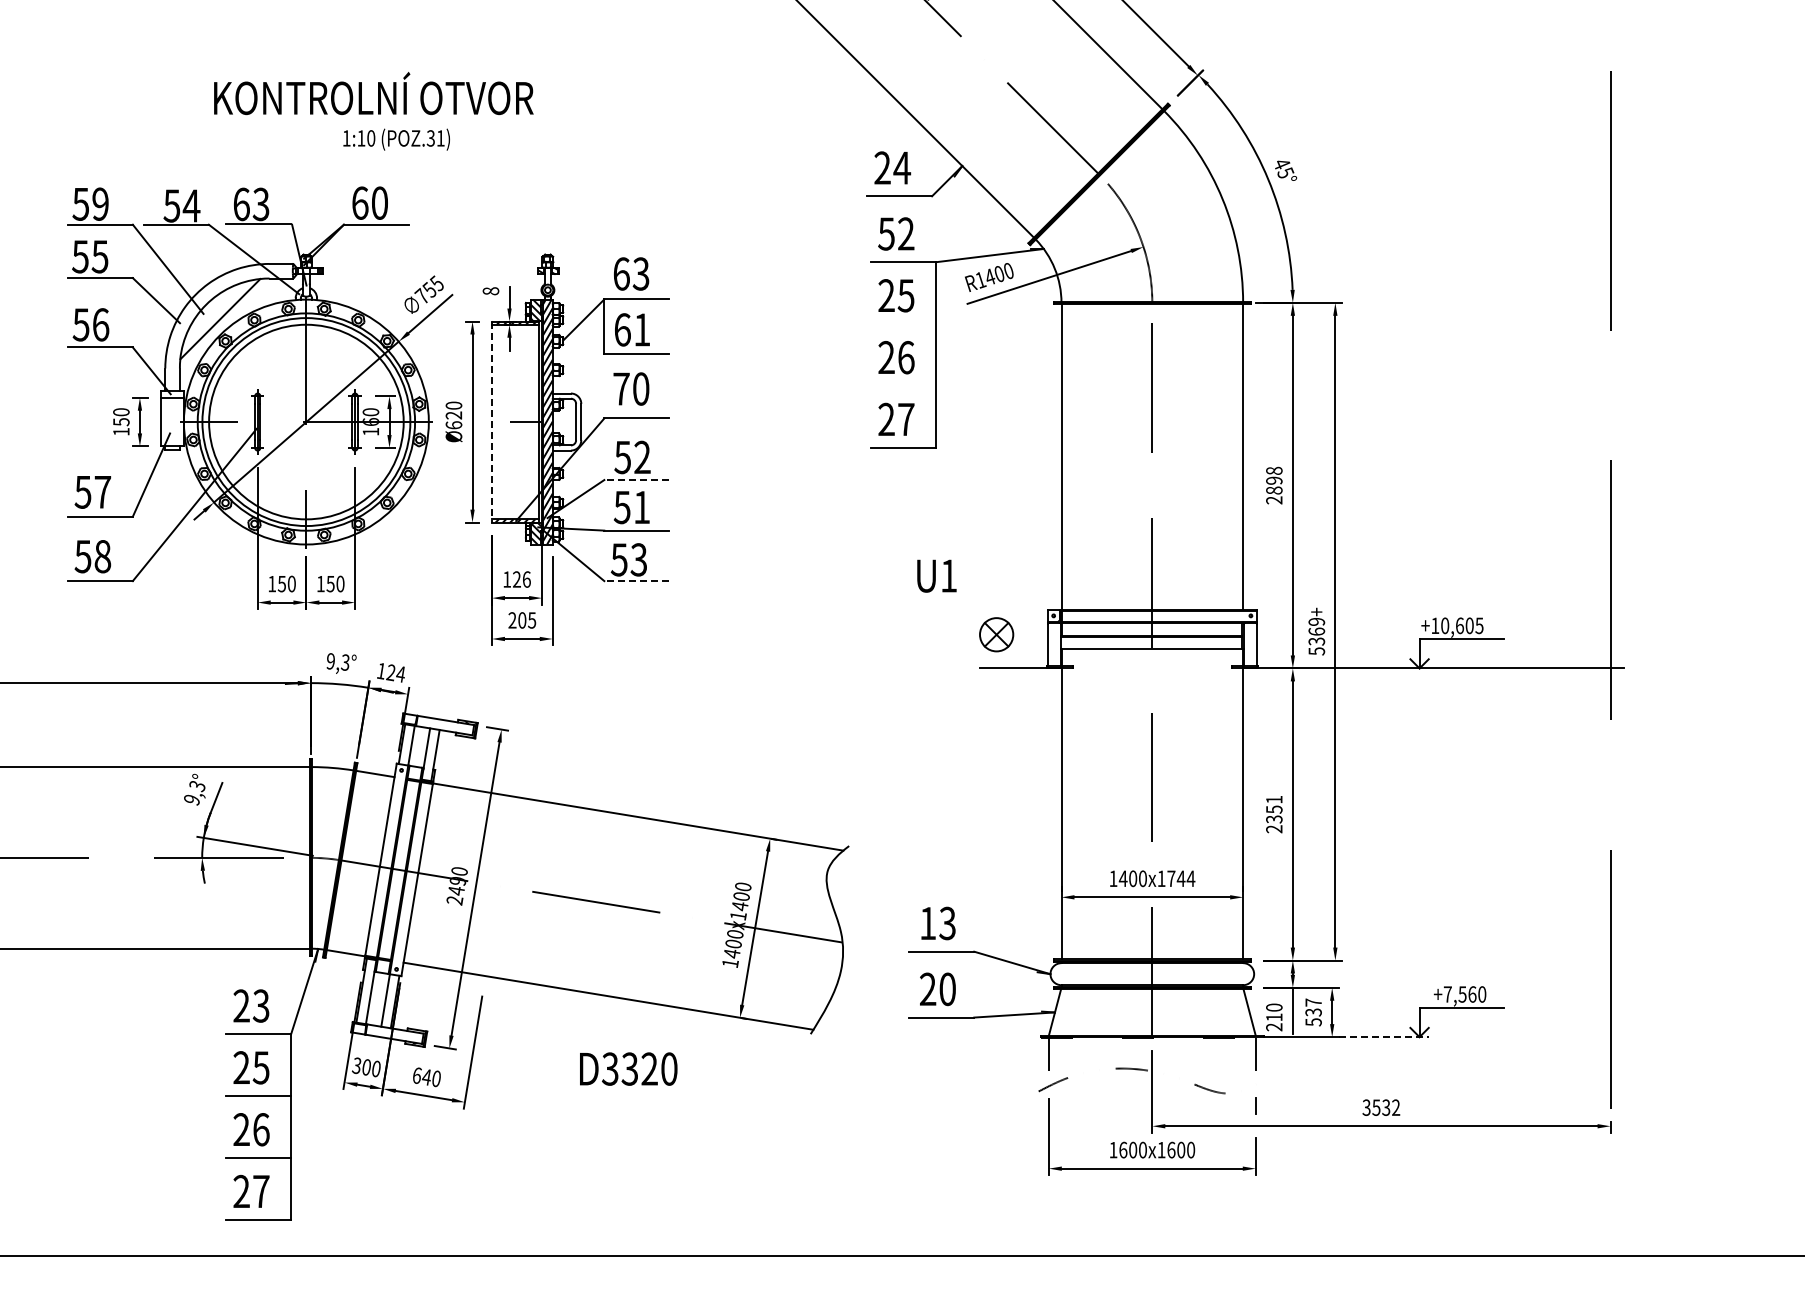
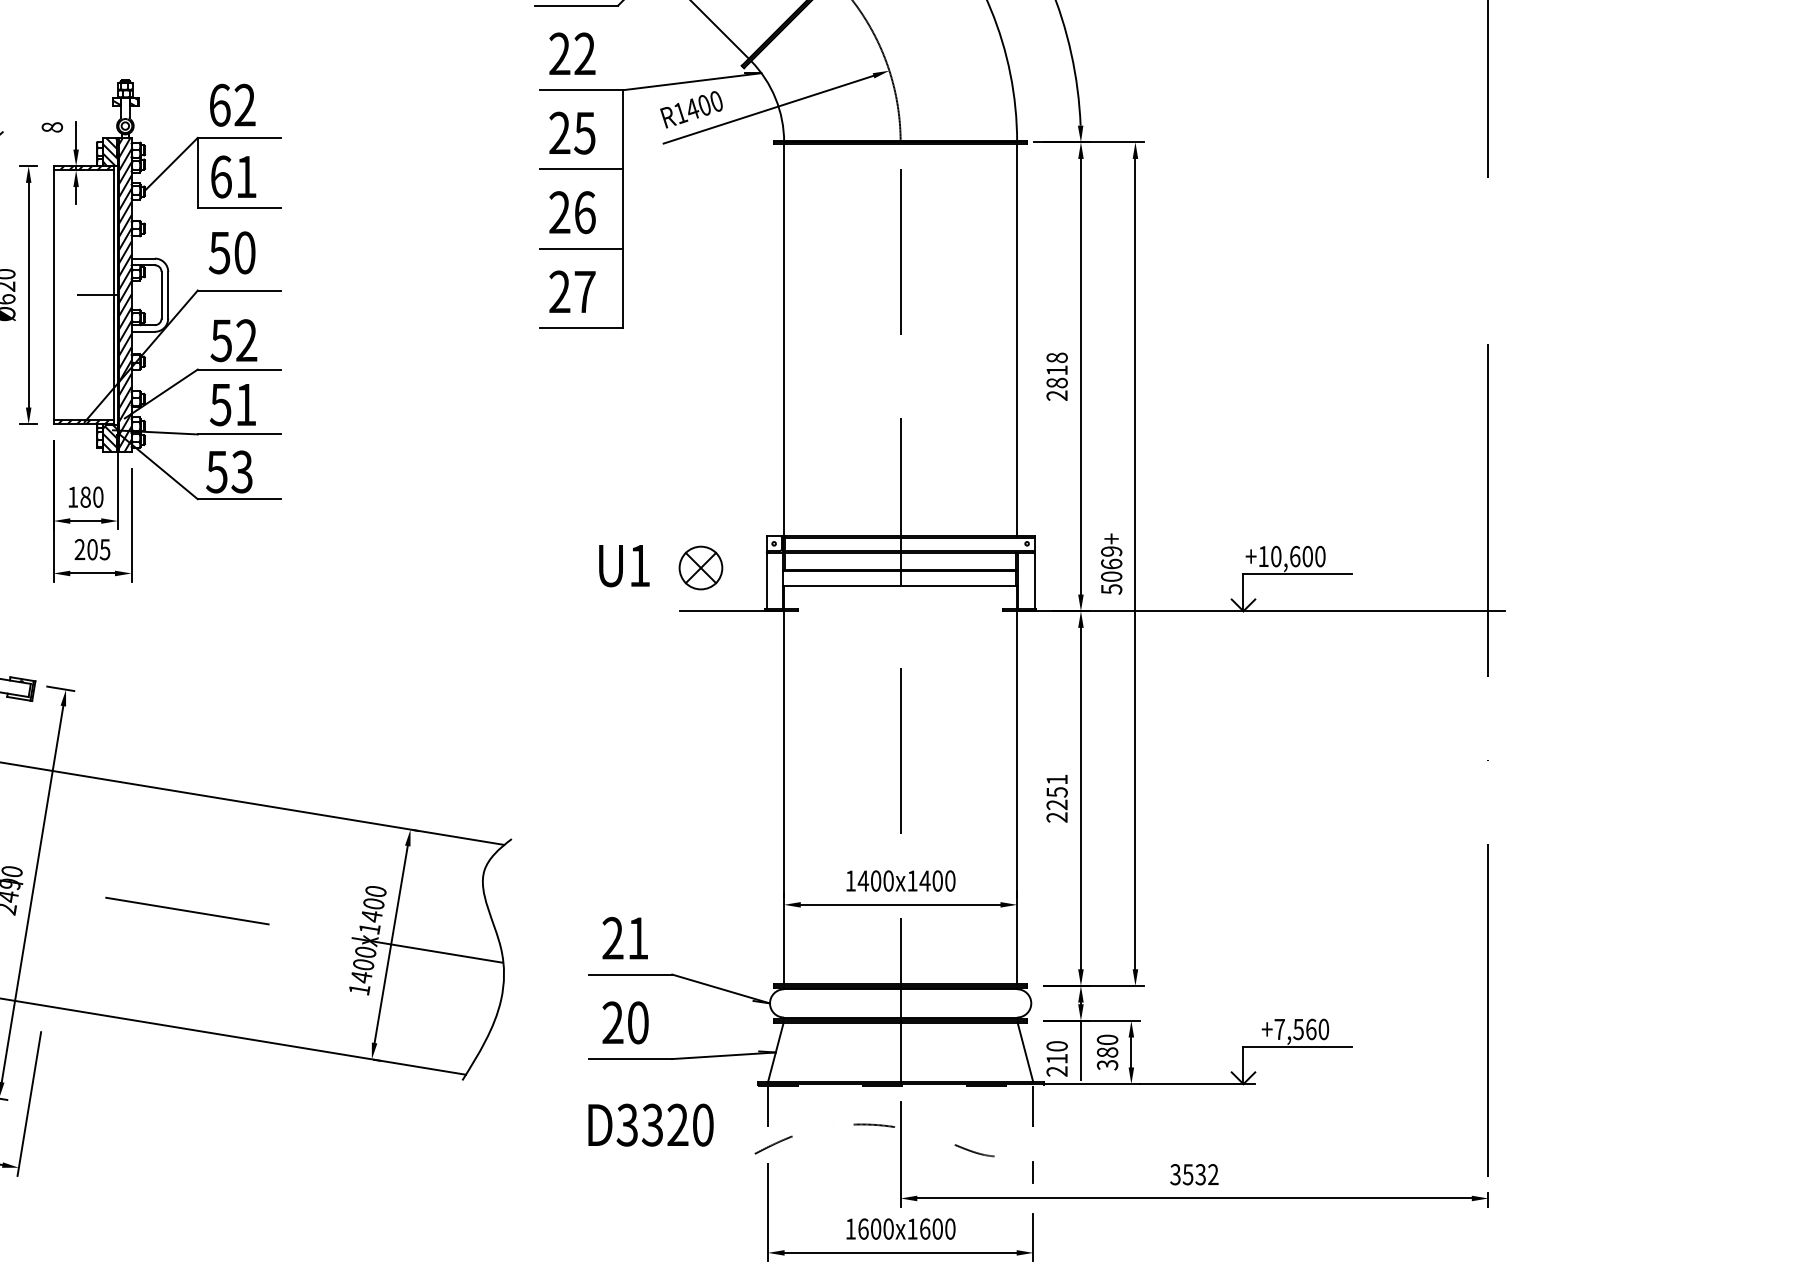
text: (886, 233) -> (559, 53), 52 -> 22
text: (640, 273) -> (244, 104), 63 -> 62
line: (903, 323) -> (581, 168), added
line: (903, 385) -> (581, 248), added
text: (621, 388) -> (219, 252), 70 -> 50
line: (491, 422) -> (53, 295), dashed -> solid
line: (636, 480) -> (239, 370), dashed -> solid
text: (1274, 480) -> (1057, 370), 2898 -> 2818
text: (936, 575) -> (623, 565), moved
text: (521, 579) -> (91, 497), 126 -> 180
line: (636, 581) -> (239, 499), dashed -> solid
text: (1479, 625) -> (1320, 556), +10,605 -> +10,600
text: (1316, 641) -> (1111, 576), 5369+ -> 5069+
text: (1274, 819) -> (1057, 805), 2351 -> 2251
text: (1181, 878) -> (938, 880), 1400x1744 -> 1400x1400
text: (937, 923) -> (625, 938), 13 -> 21
text: (1313, 1011) -> (1107, 1051), 537 -> 380
line: (1384, 1037) -> (1198, 1084), dashed -> solid
text: (628, 1068) -> (650, 1124), moved

